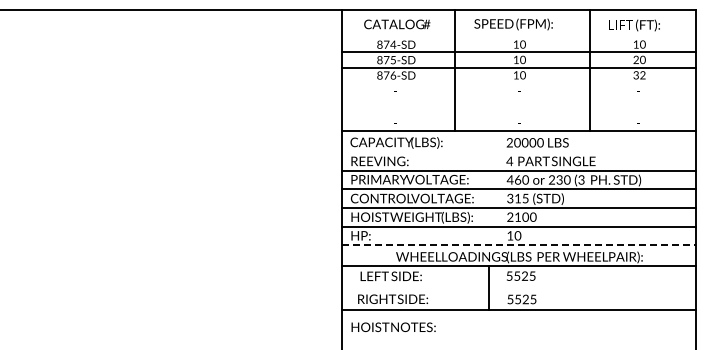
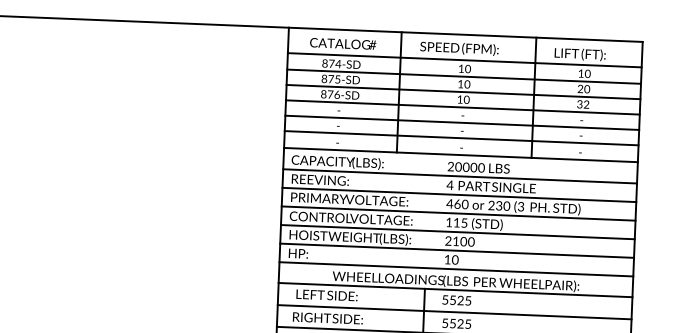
line: (519, 35) -> (464, 59), added
line: (519, 83) -> (462, 107), added
line: (519, 98) -> (462, 122), added
line: (519, 113) -> (461, 137), added
line: (519, 152) -> (460, 176), added
text: (510, 198) -> (449, 222), 315 -> 115
line: (519, 245) -> (456, 269), dashed -> solid
line: (519, 288) -> (454, 312), added

